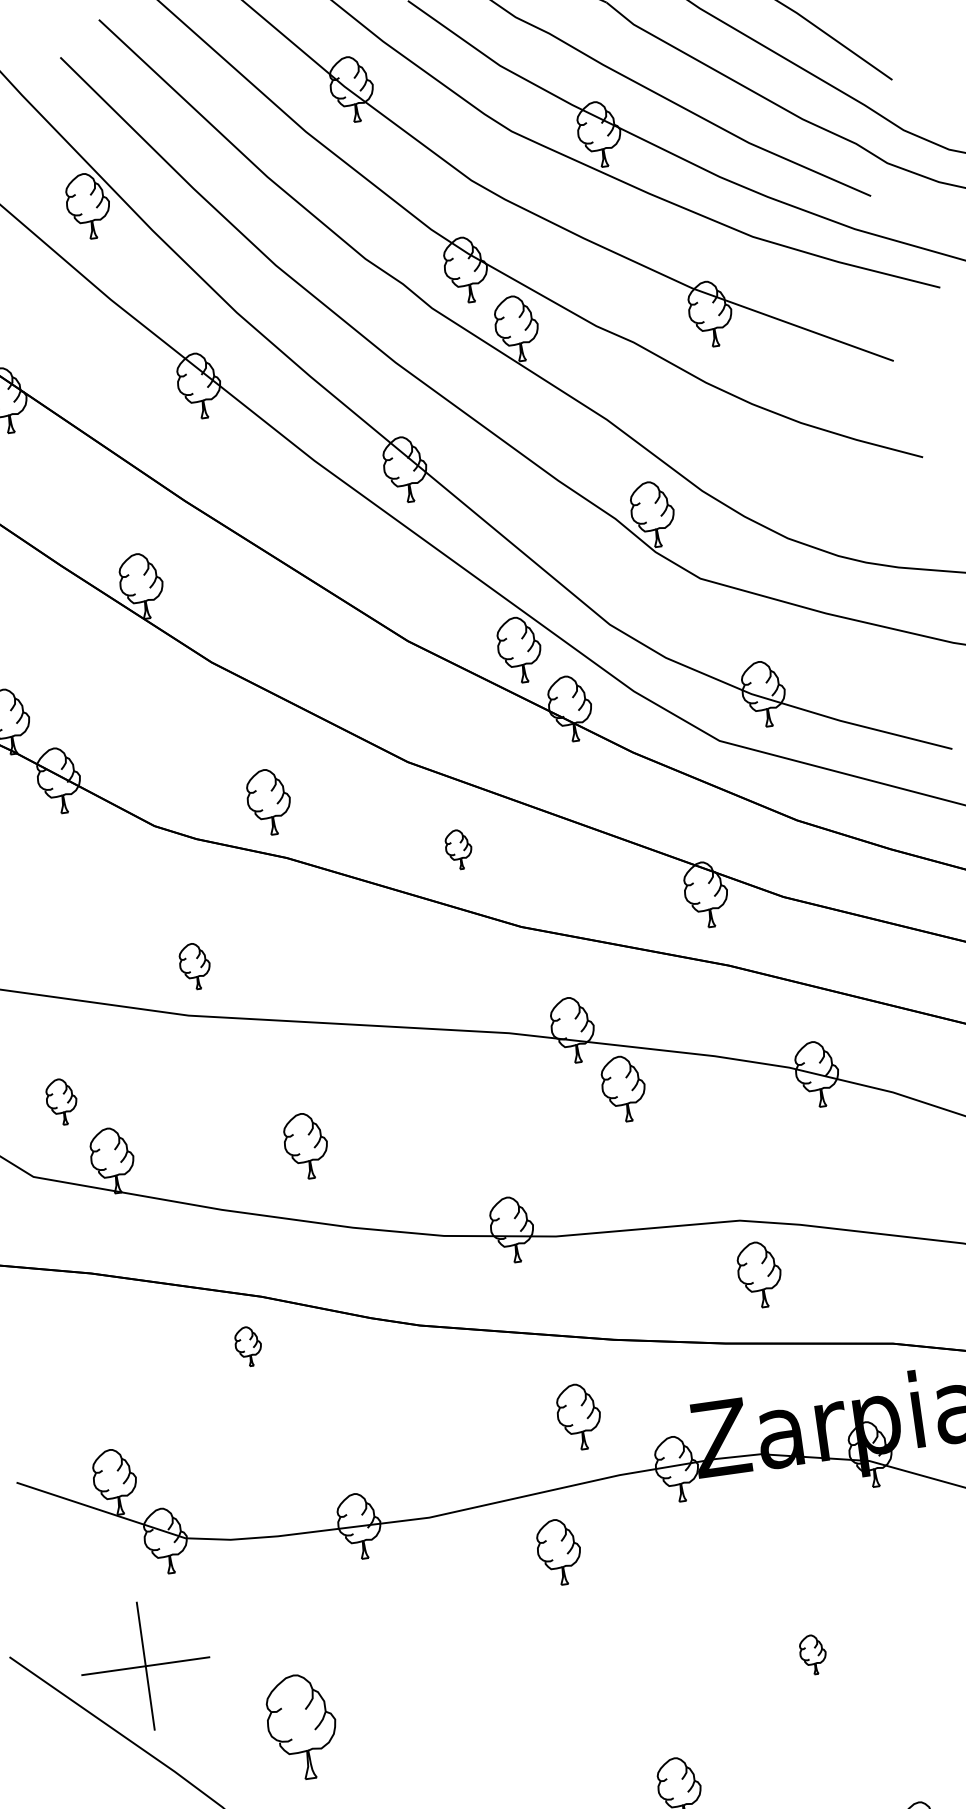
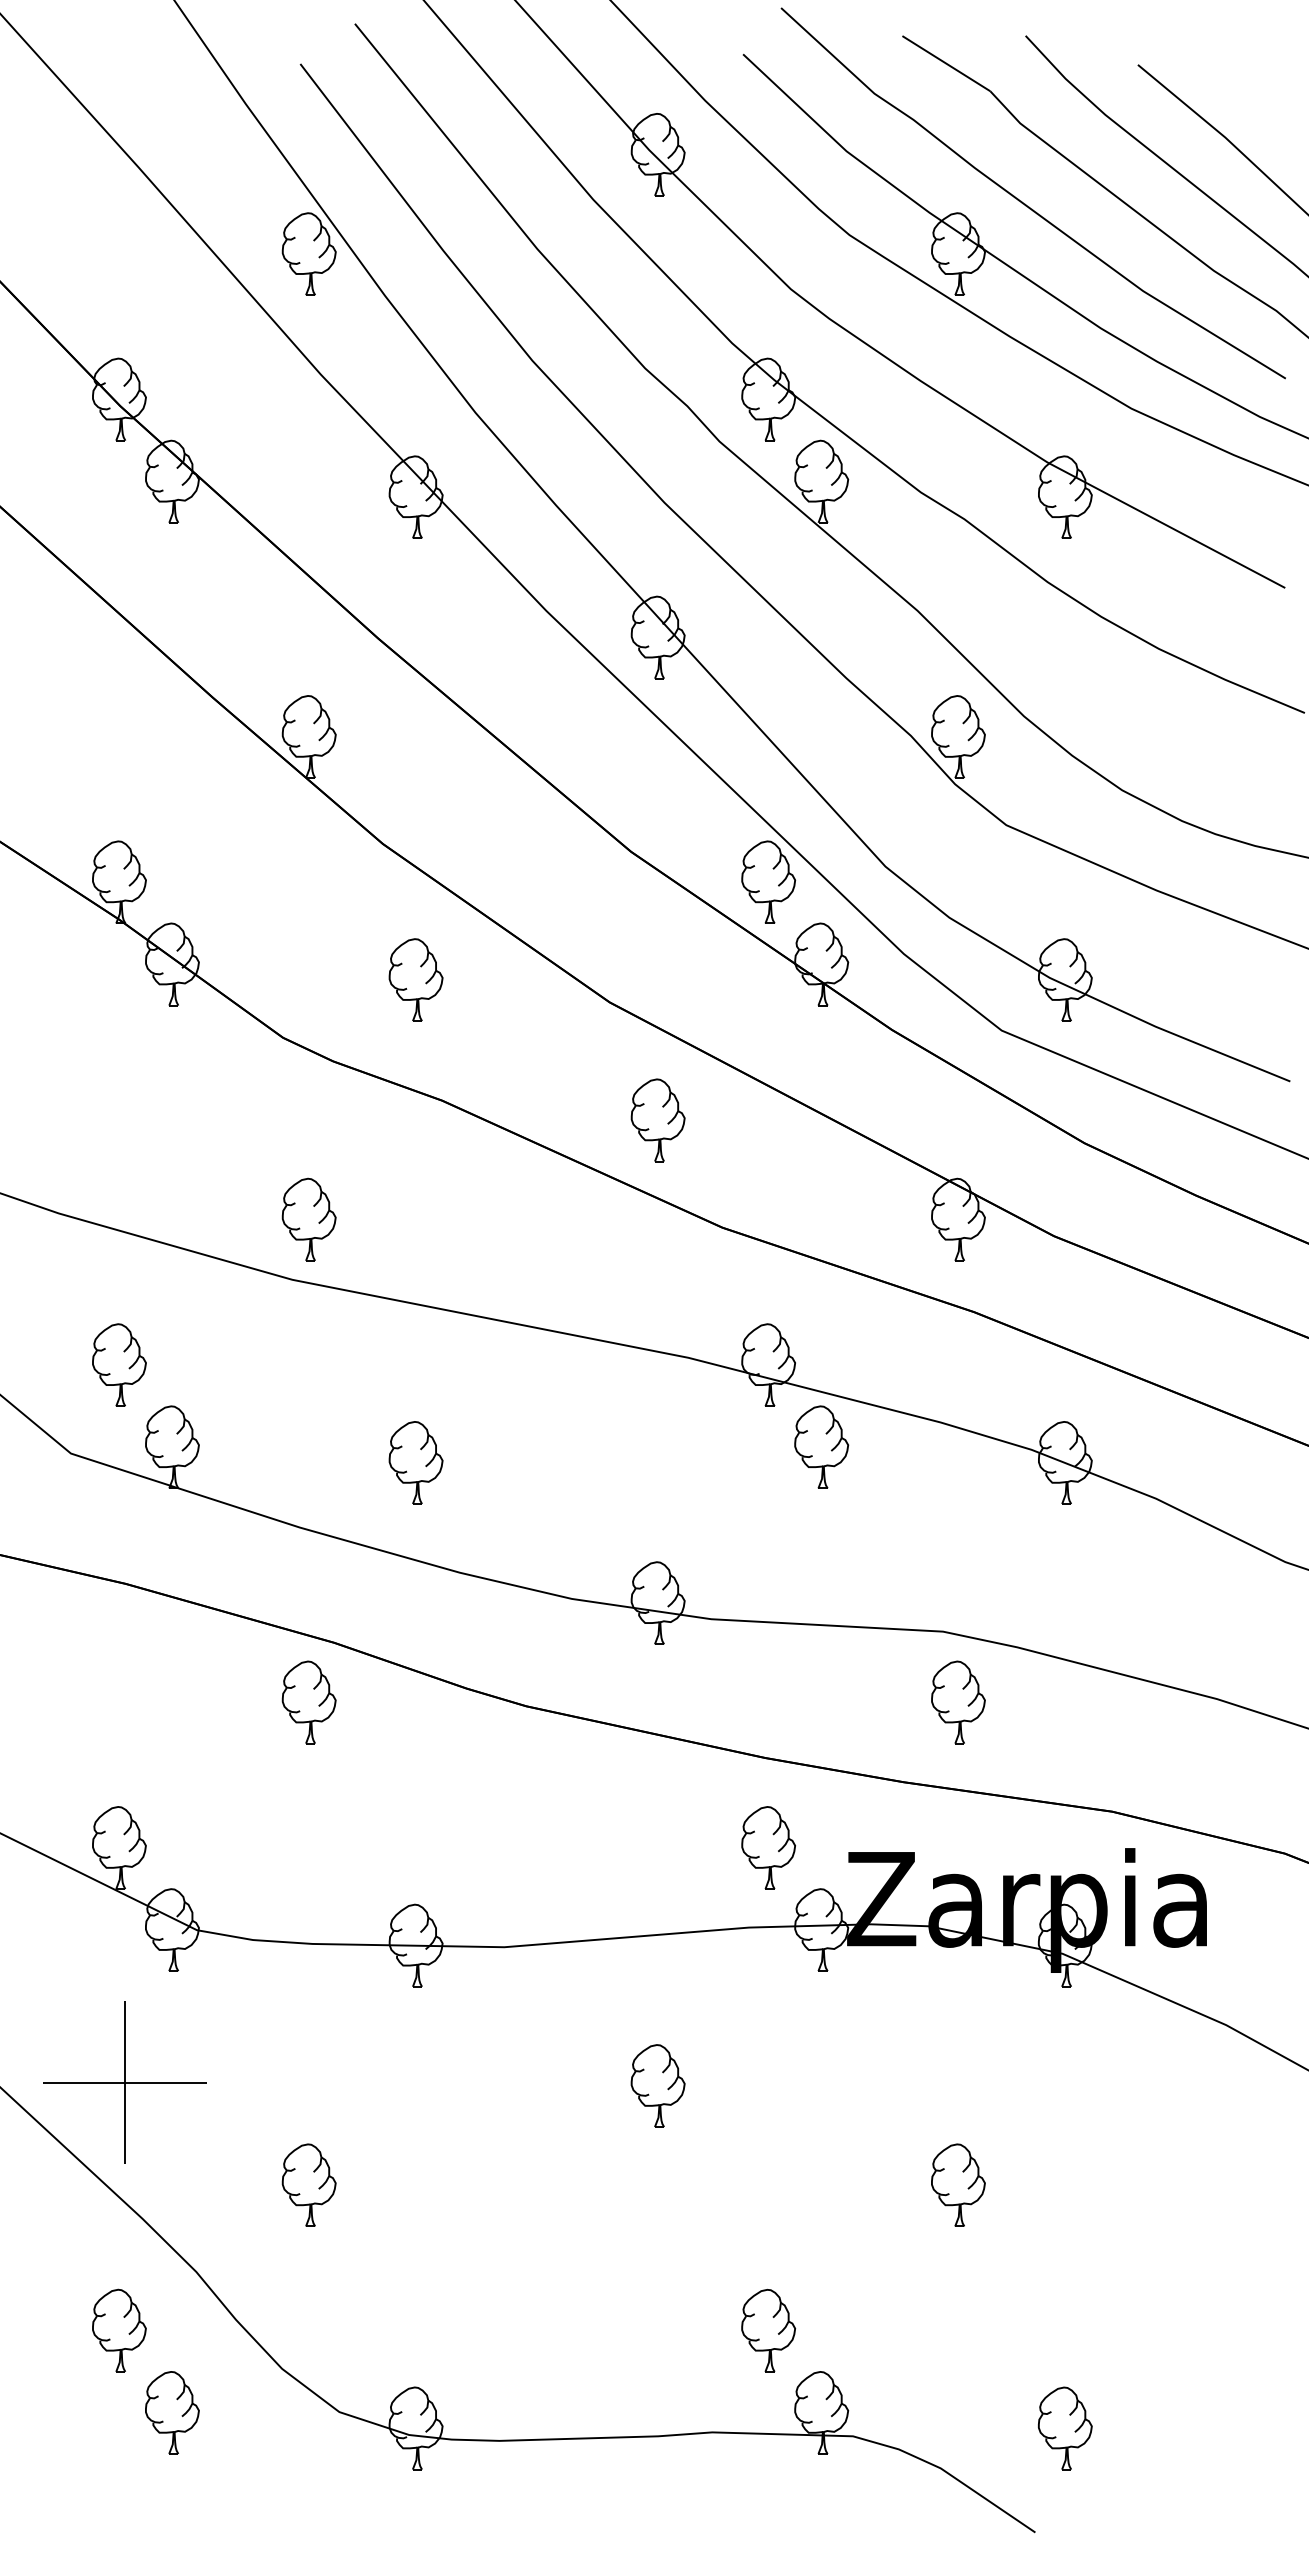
part: (268, 801) -> (415, 979), moved
part: (458, 849) -> (657, 1120), size x1.67
part: (194, 966) -> (308, 1219), size x1.43
part: (61, 1101) -> (119, 1364), size x1.43
part: (248, 1346) -> (308, 1702), size x1.67
part: (579, 1416) -> (768, 1847), moved
part: (558, 1551) -> (657, 2085), moved
part: (813, 1654) -> (958, 2184), size x1.67
part: (301, 1726) -> (308, 2184), size x0.62

